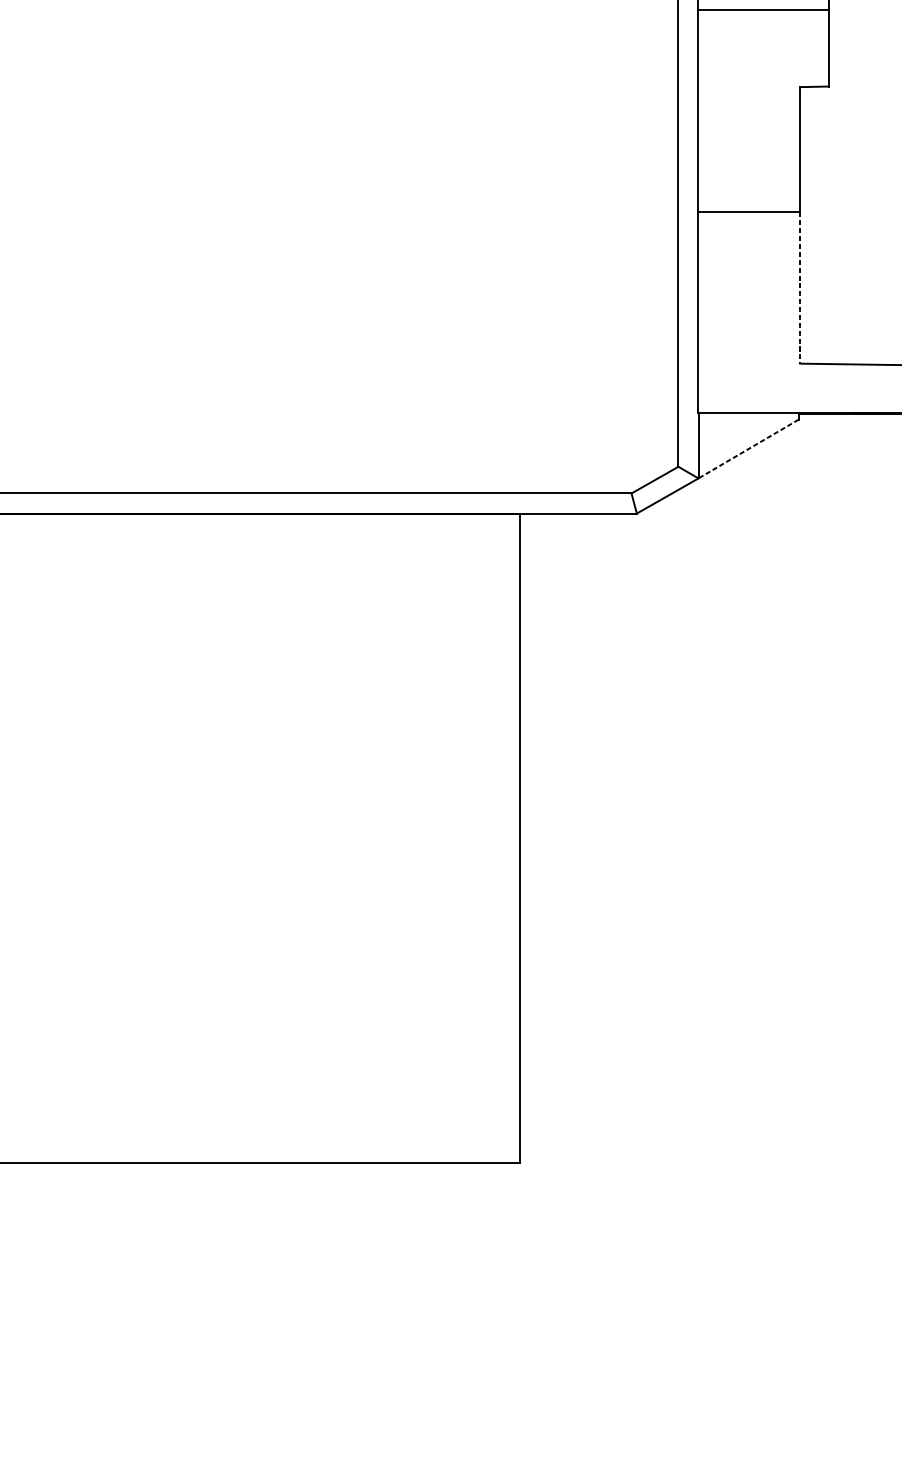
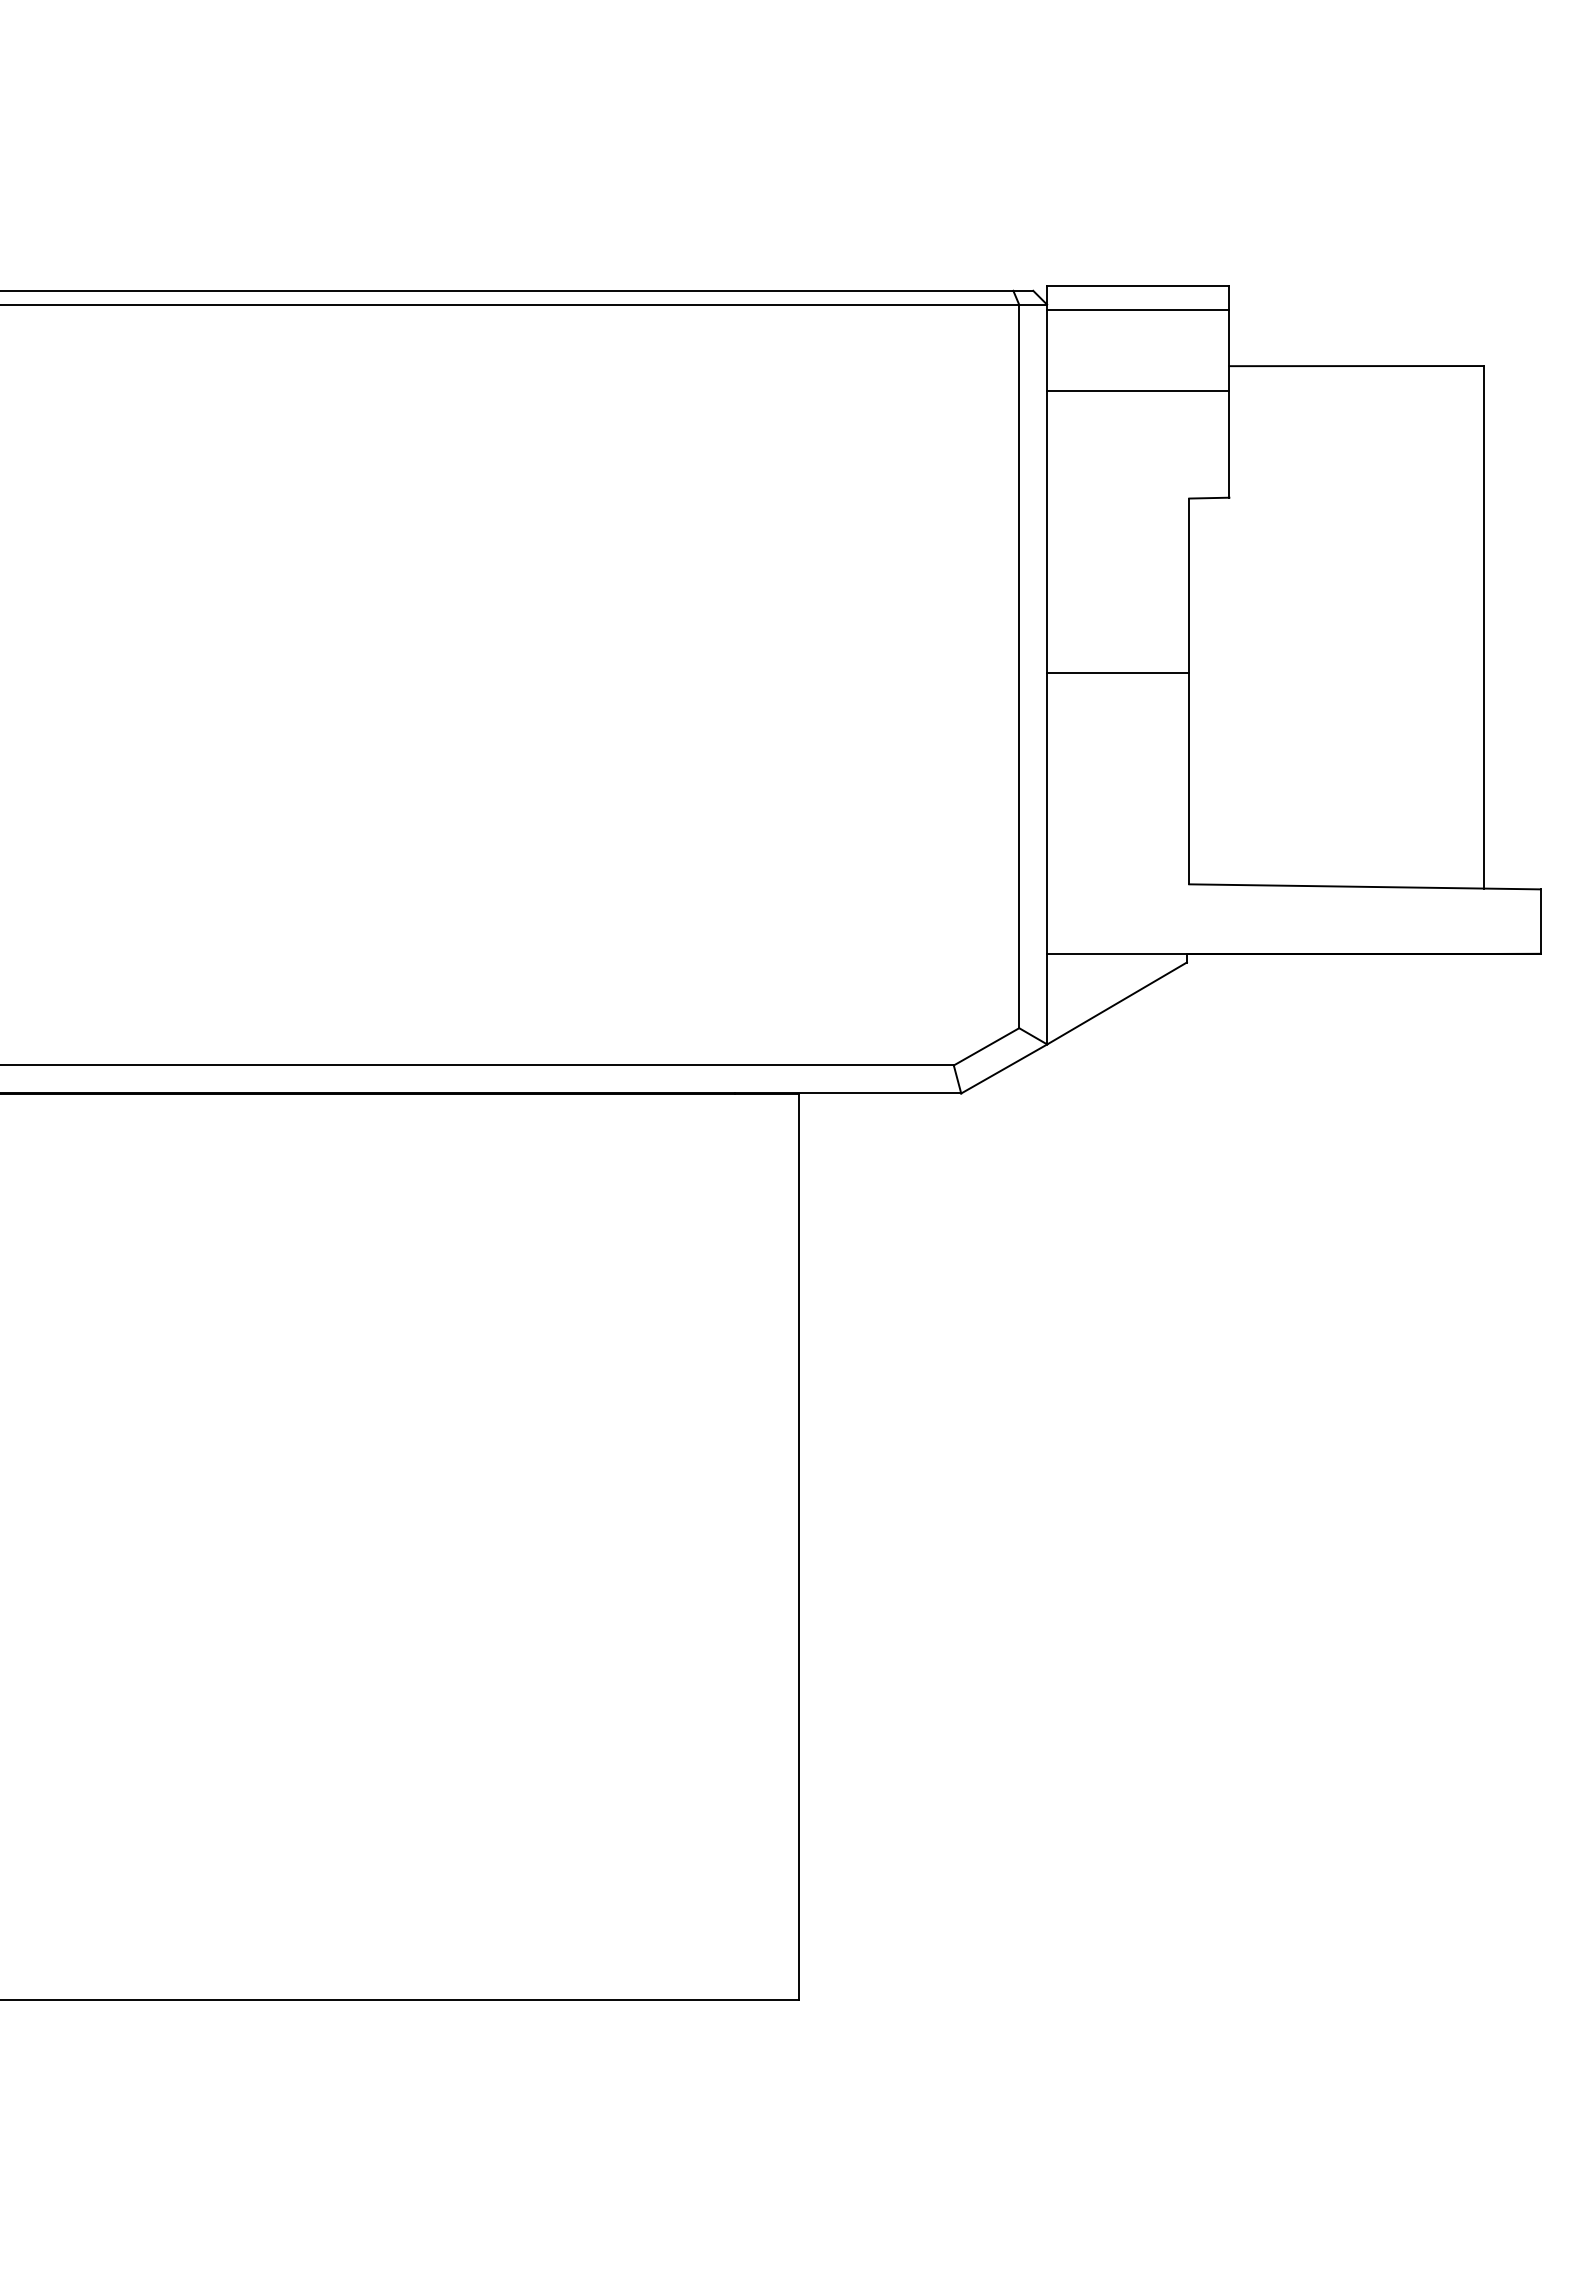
line: (800, 288) -> (1189, 779), dashed -> solid
line: (748, 449) -> (1117, 1003), dashed -> solid

